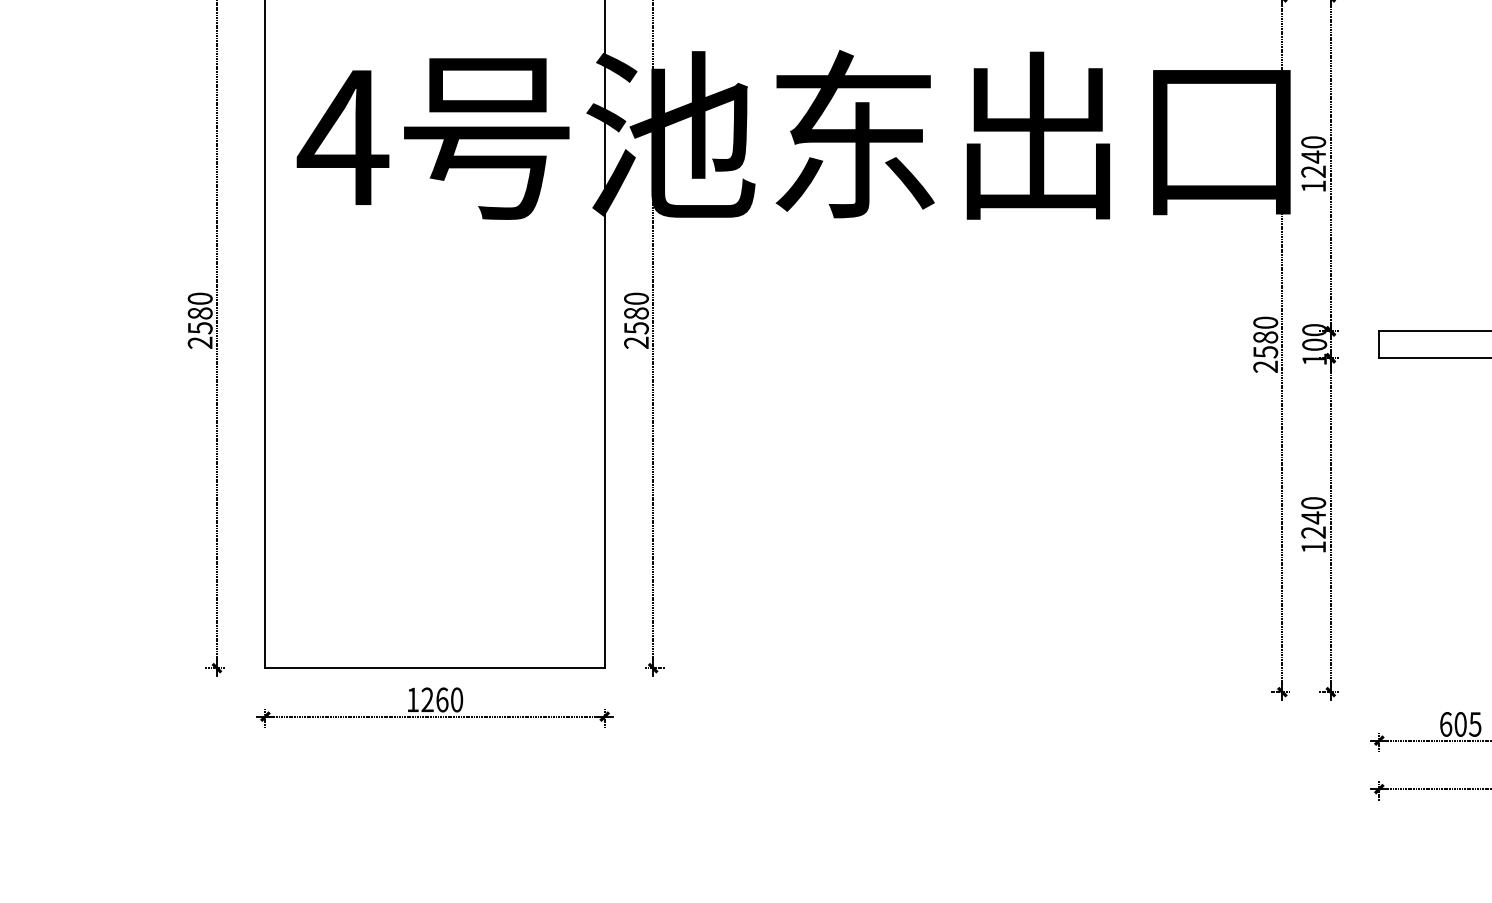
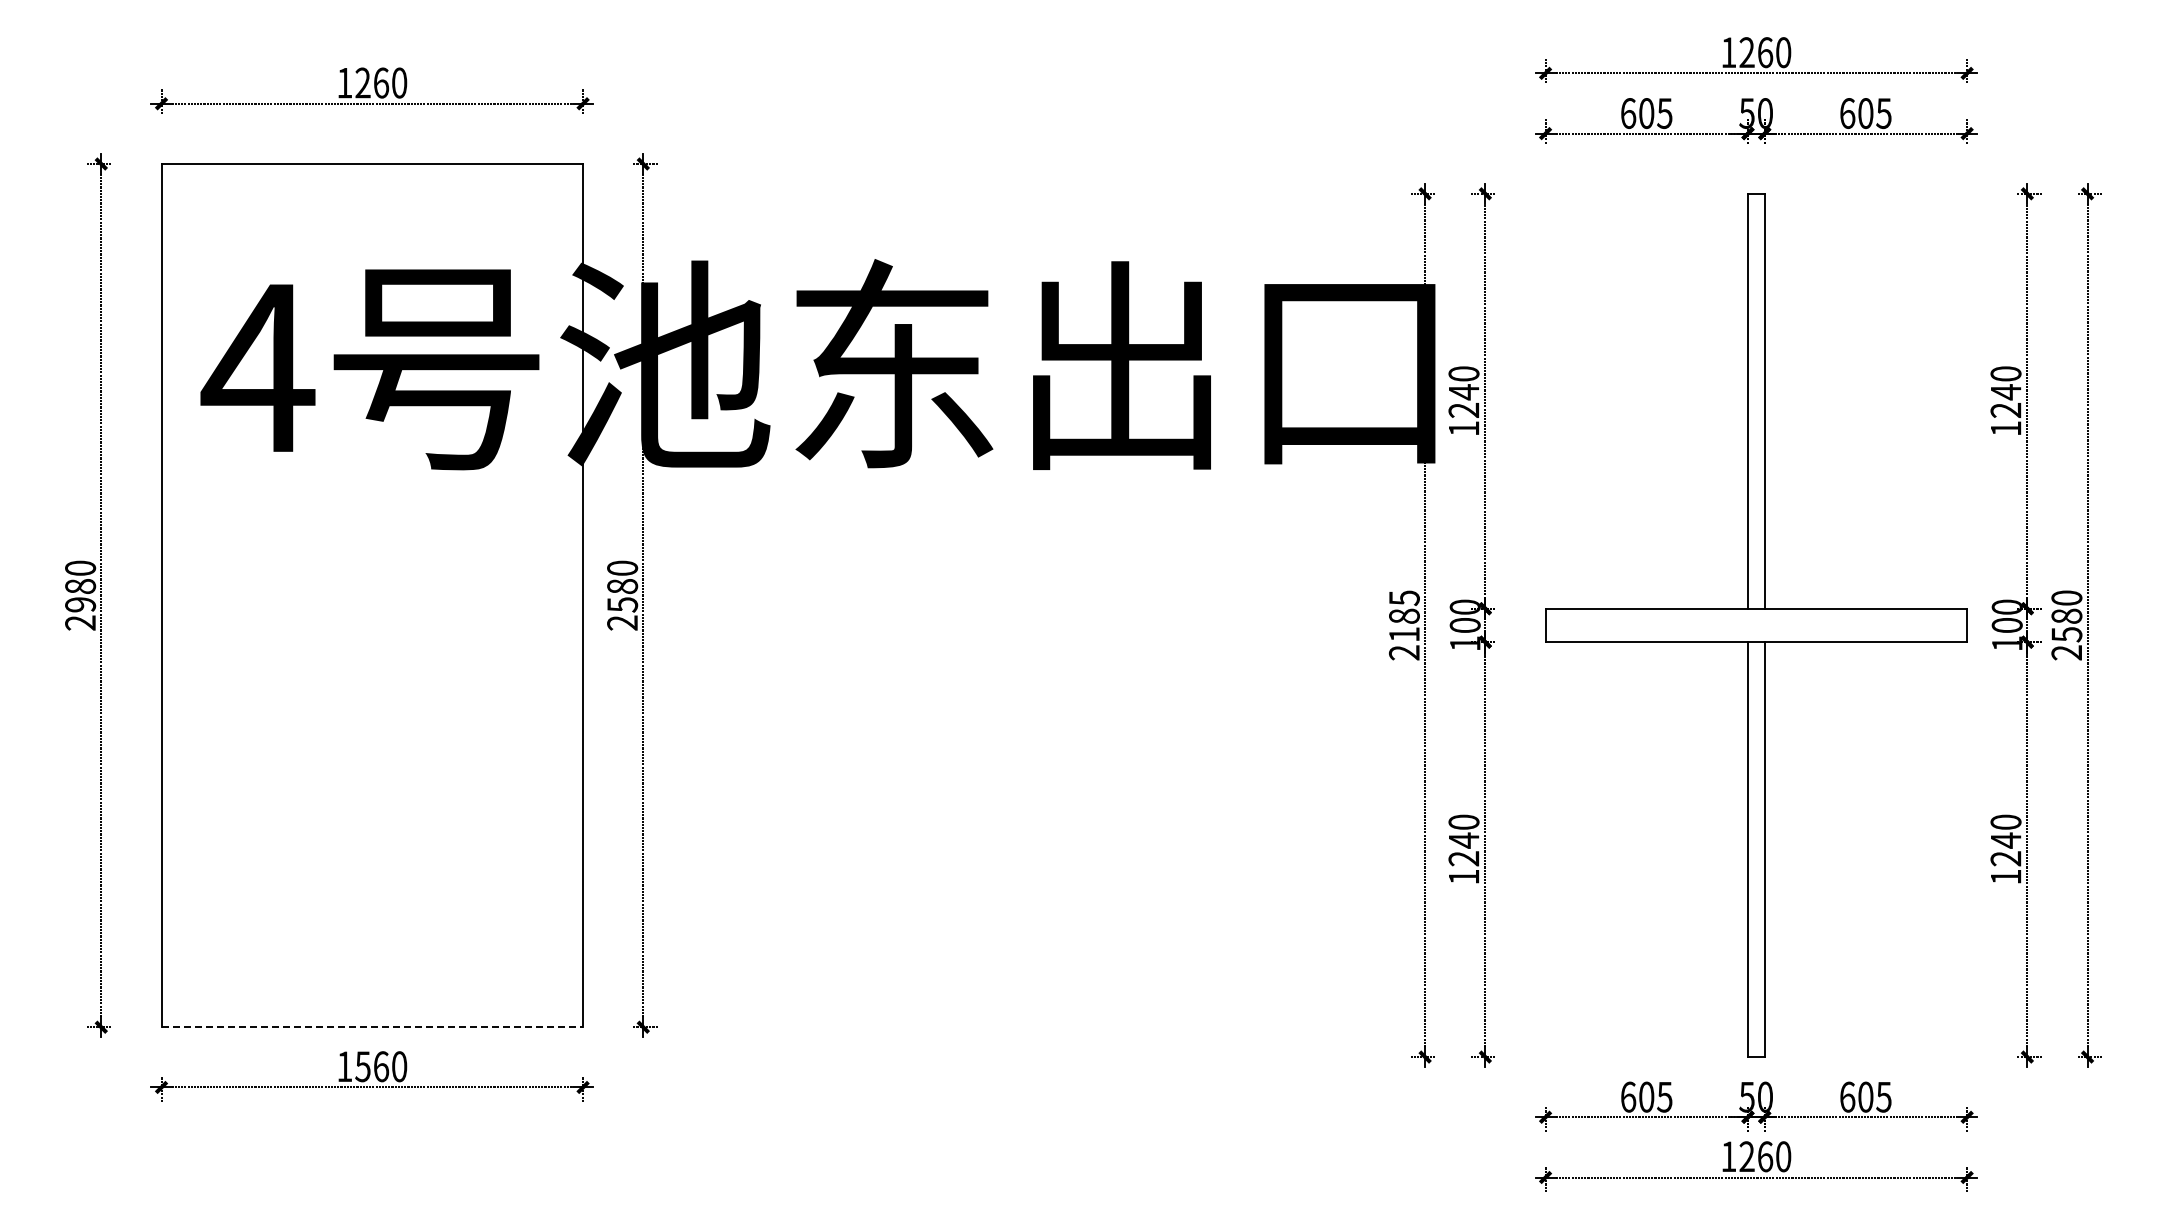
text: (200, 327) -> (80, 604), 2580 -> 2980
text: (1264, 337) -> (1403, 616), 2580 -> 2185
line: (435, 668) -> (372, 1027), solid -> dashed
text: (427, 699) -> (362, 1066), 1260 -> 1560

